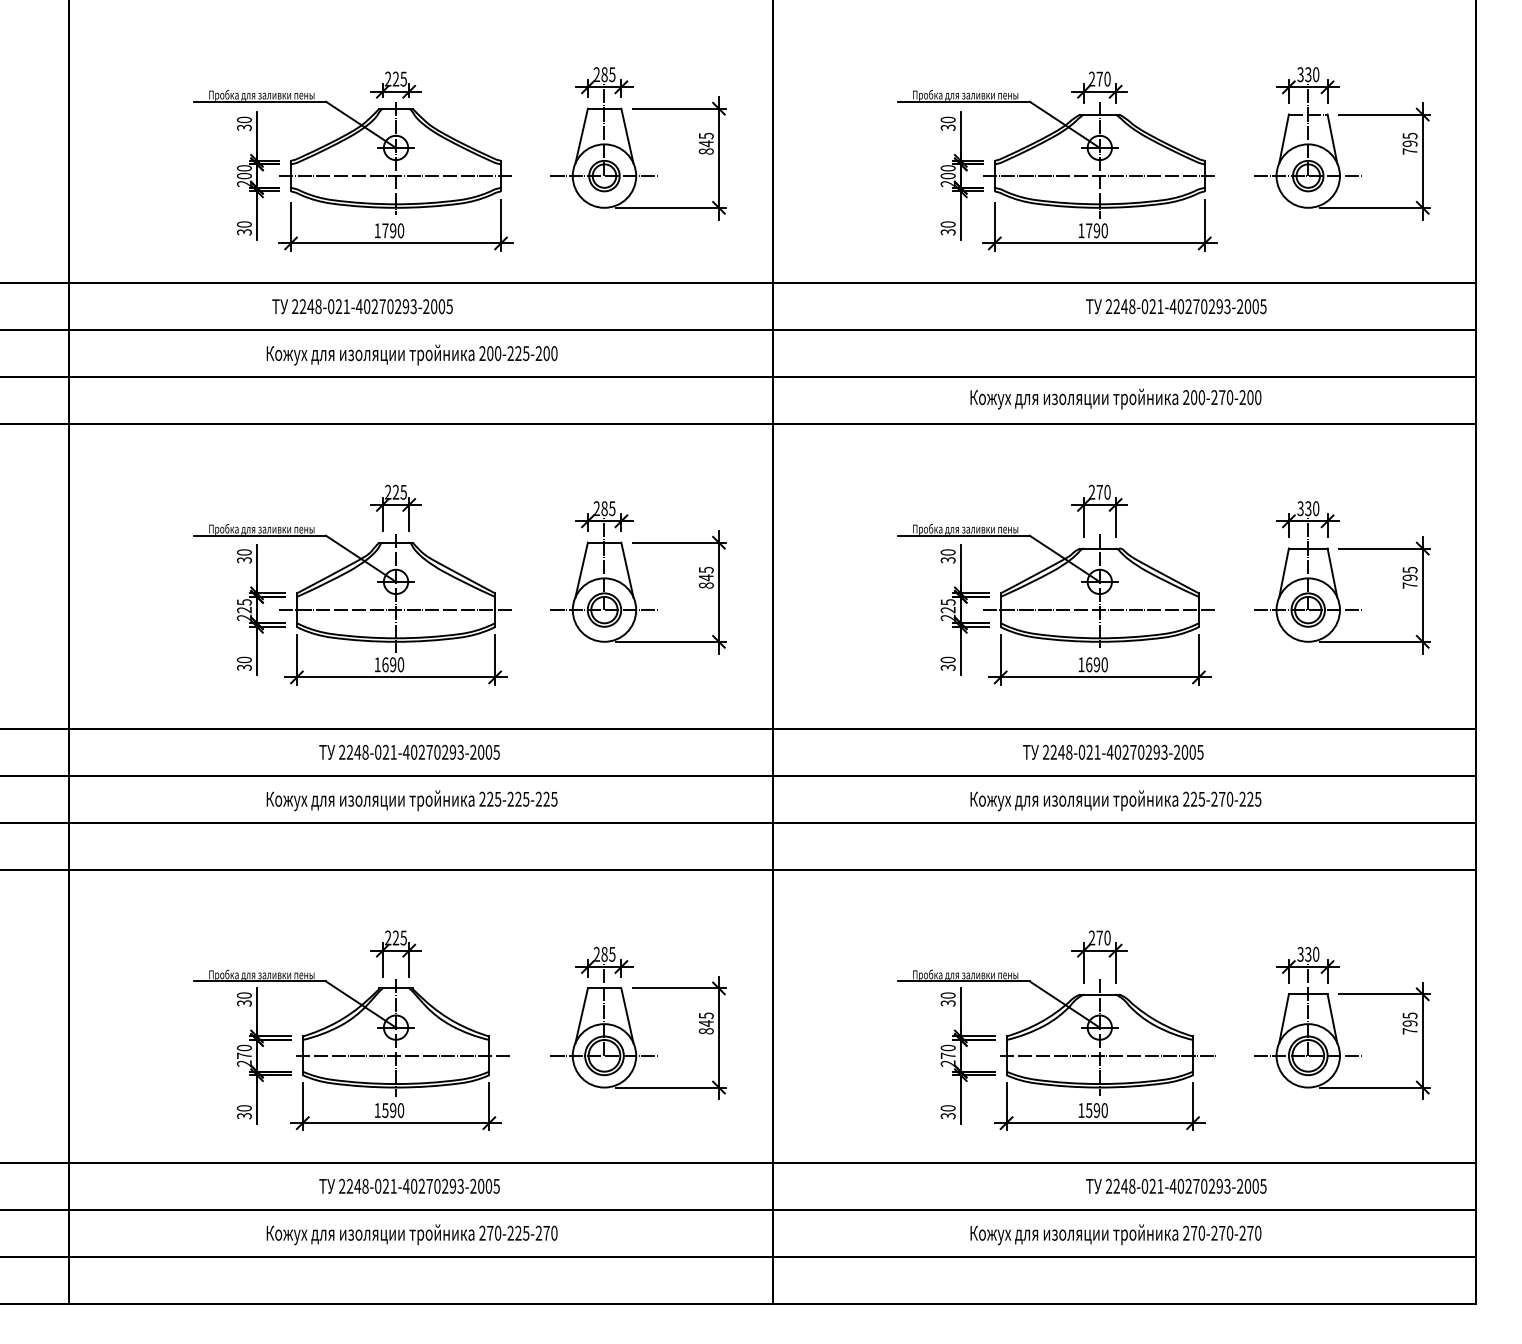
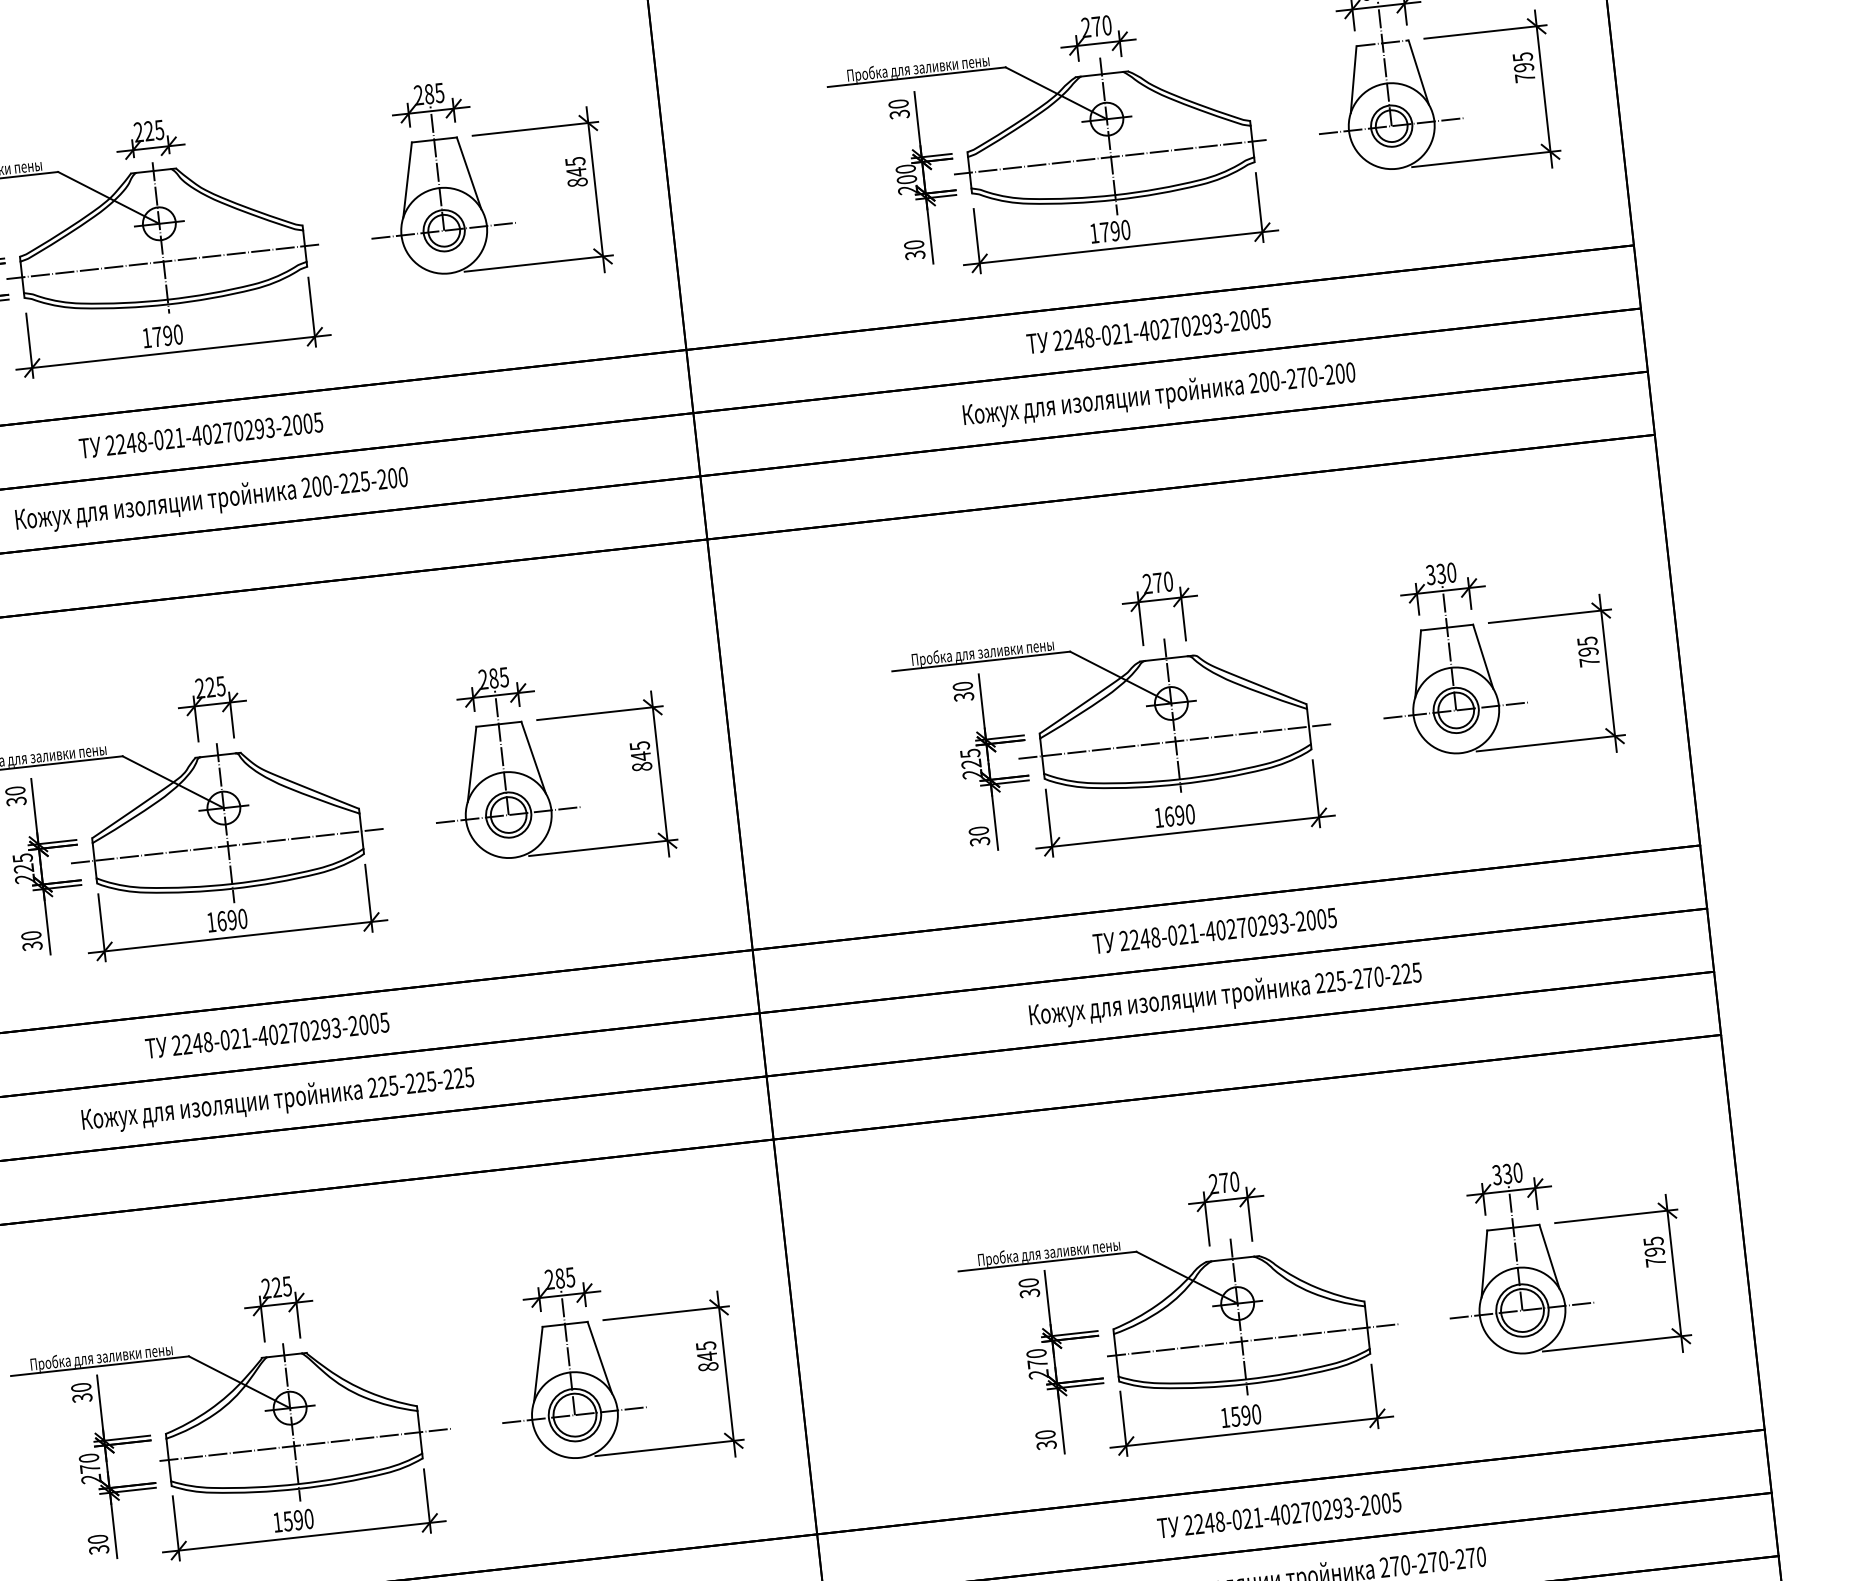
text: (362, 306) -> (201, 435), moved
text: (1176, 306) -> (1148, 330), moved
text: (1115, 398) -> (1158, 394), moved
text: (1176, 1185) -> (1279, 1514), moved

